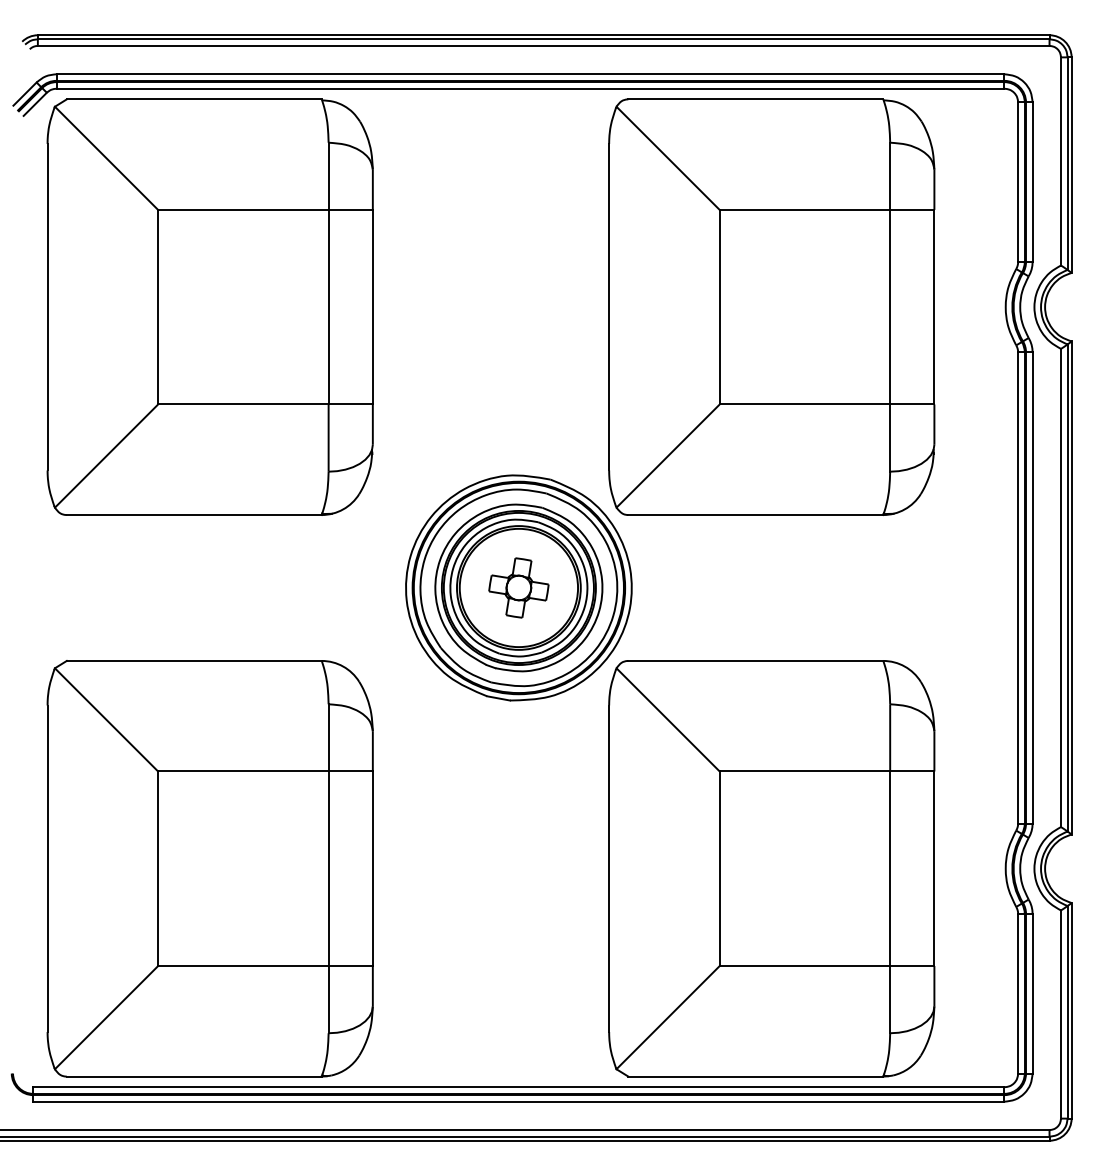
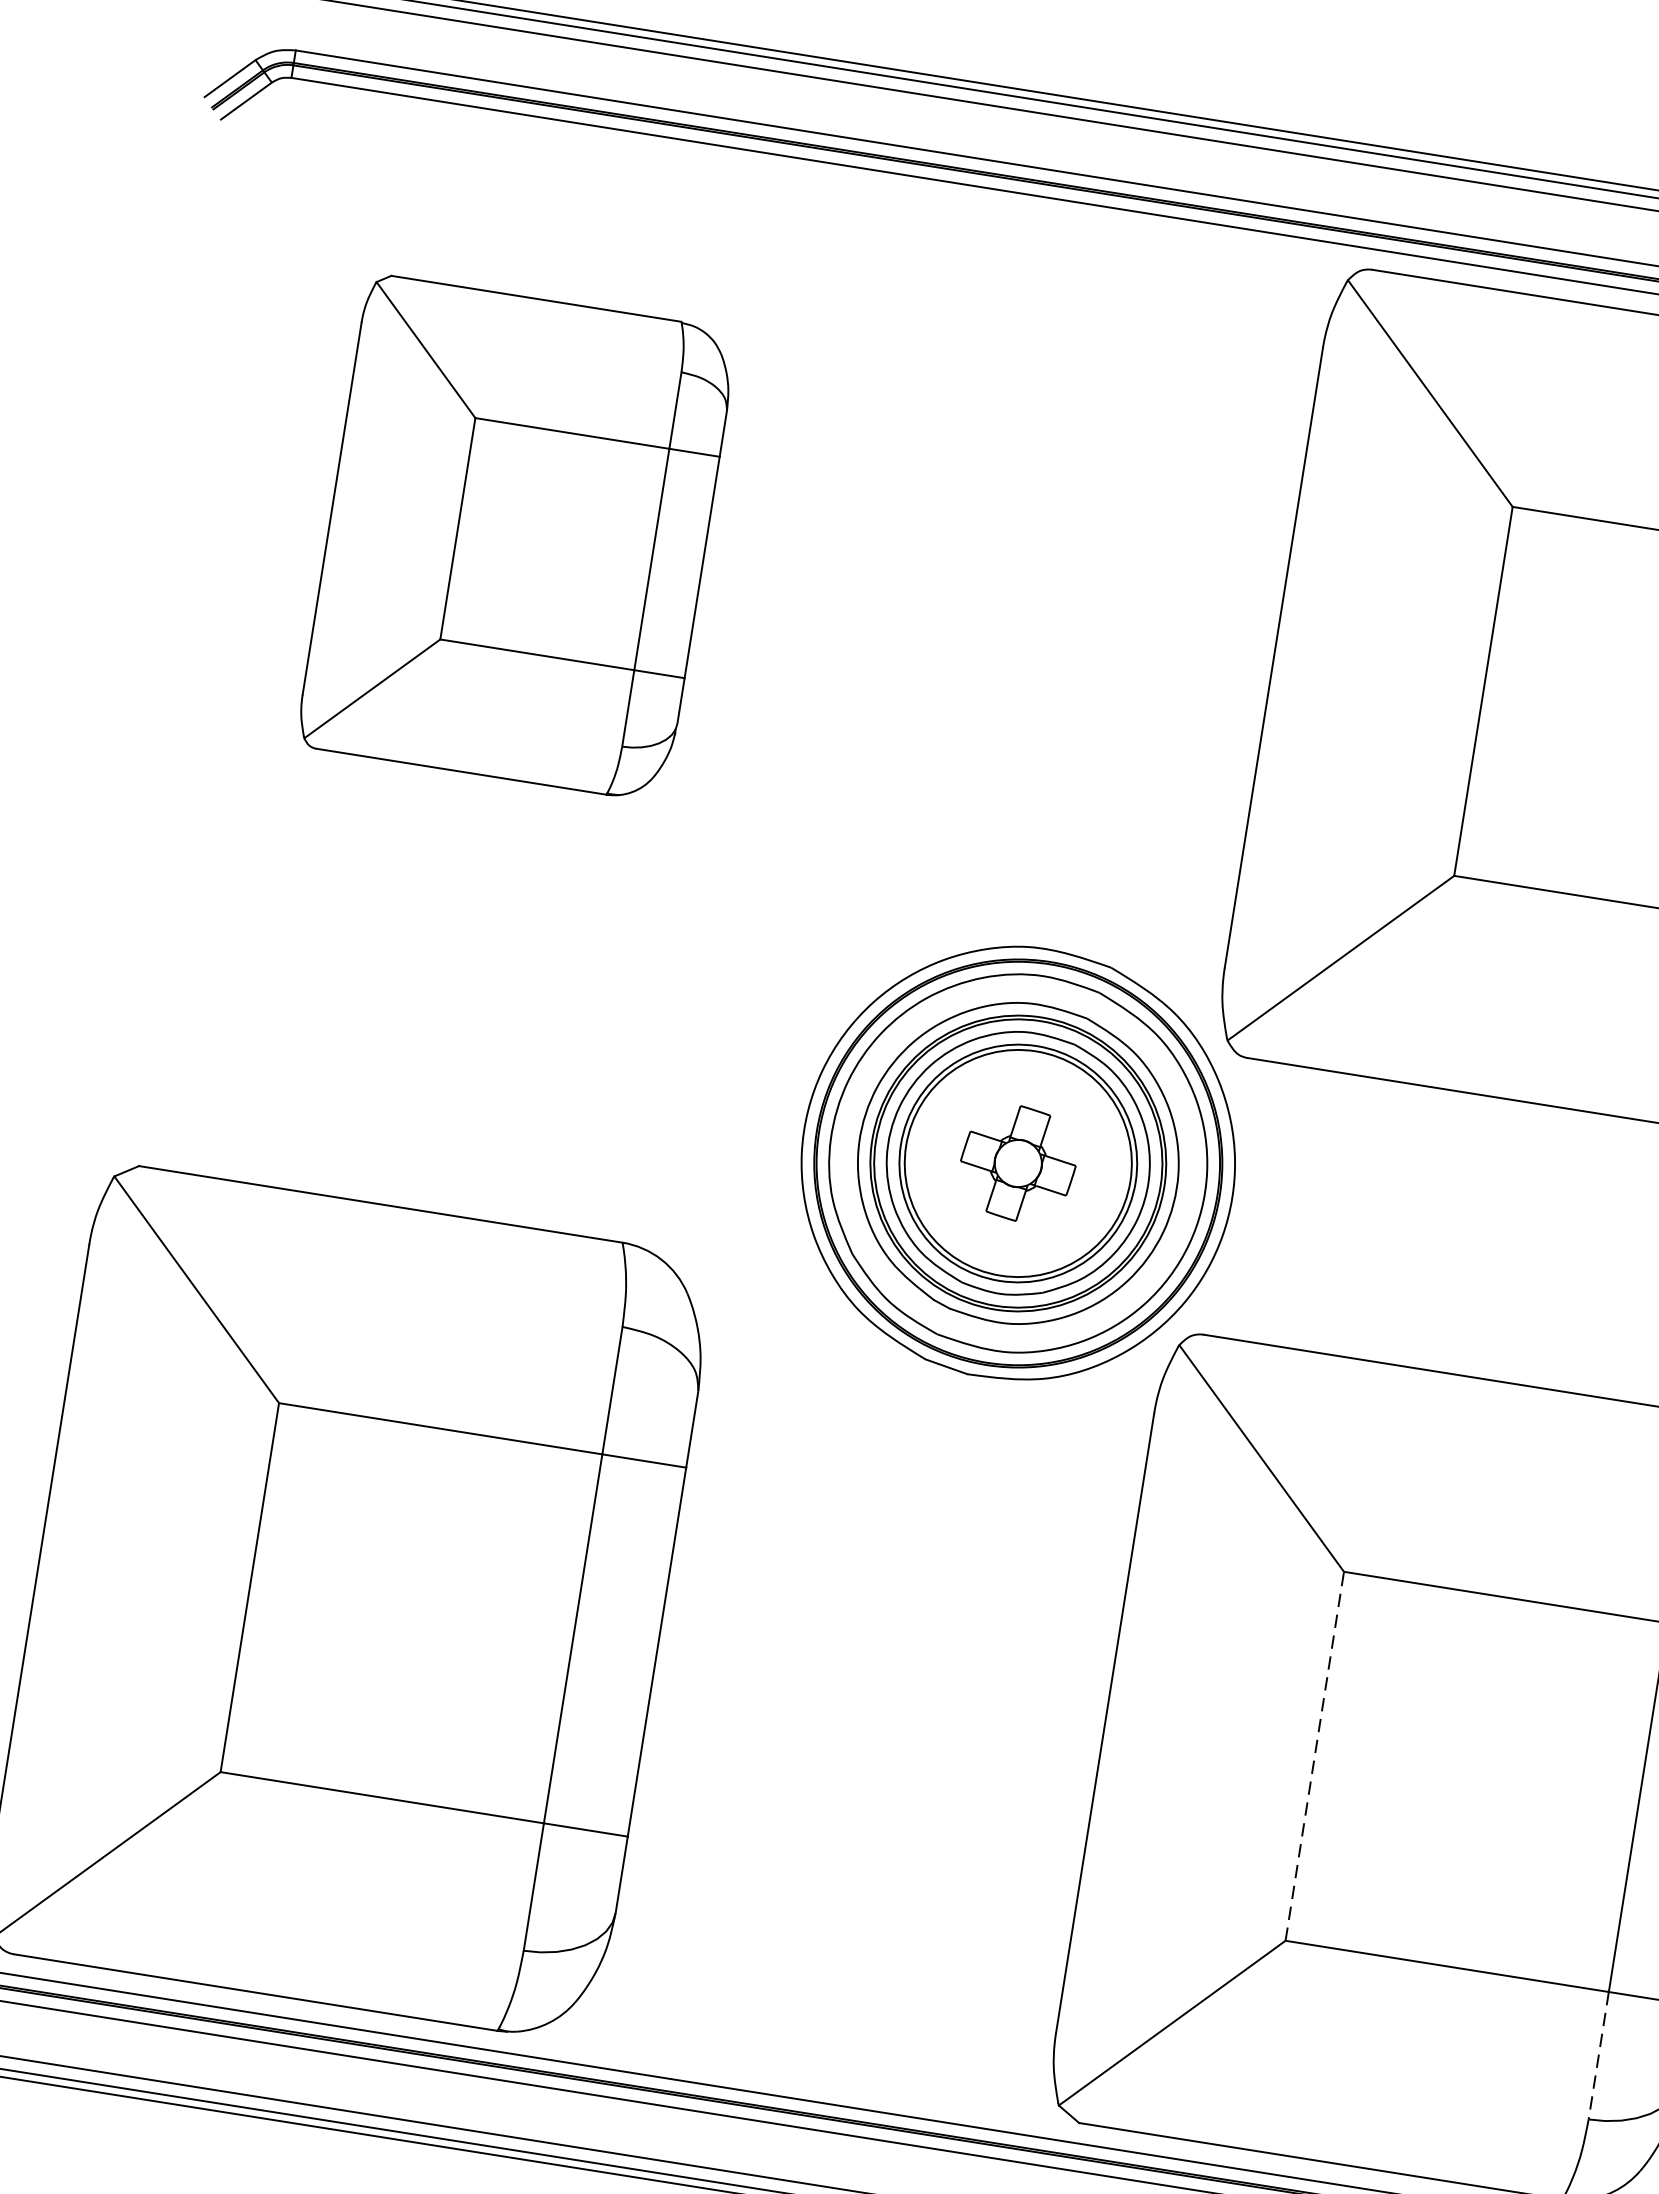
part: (209, 306) -> (516, 536), size x0.6
line: (719, 868) -> (1314, 1755), solid -> dashed
line: (890, 999) -> (1599, 2055), solid -> dashed

